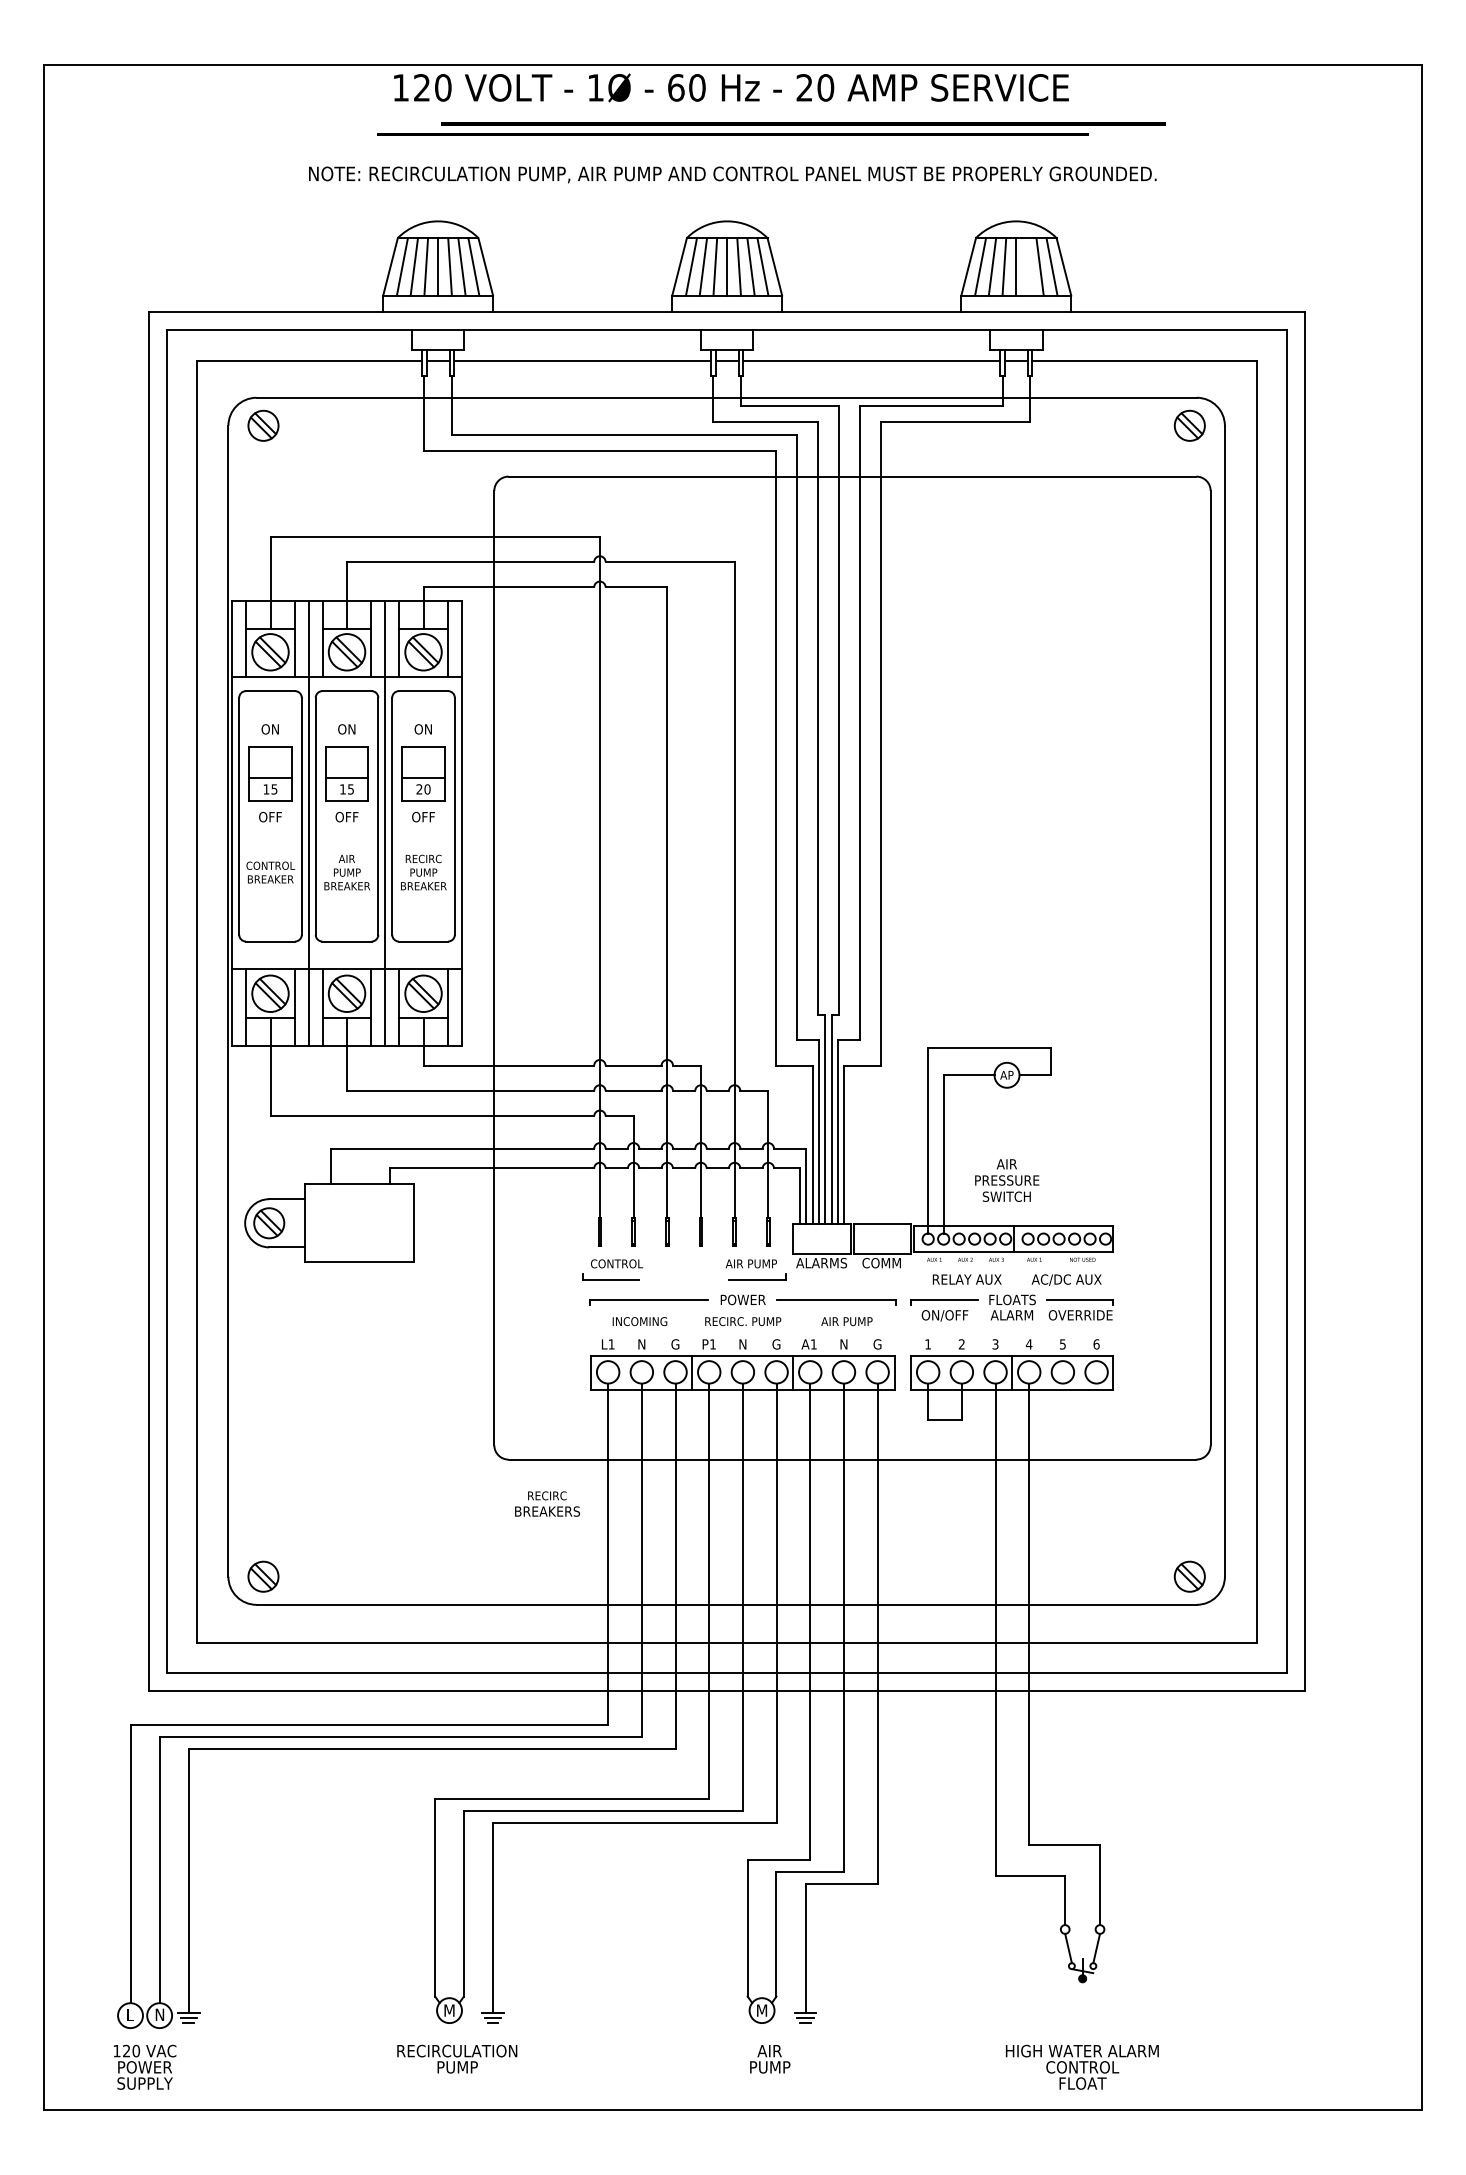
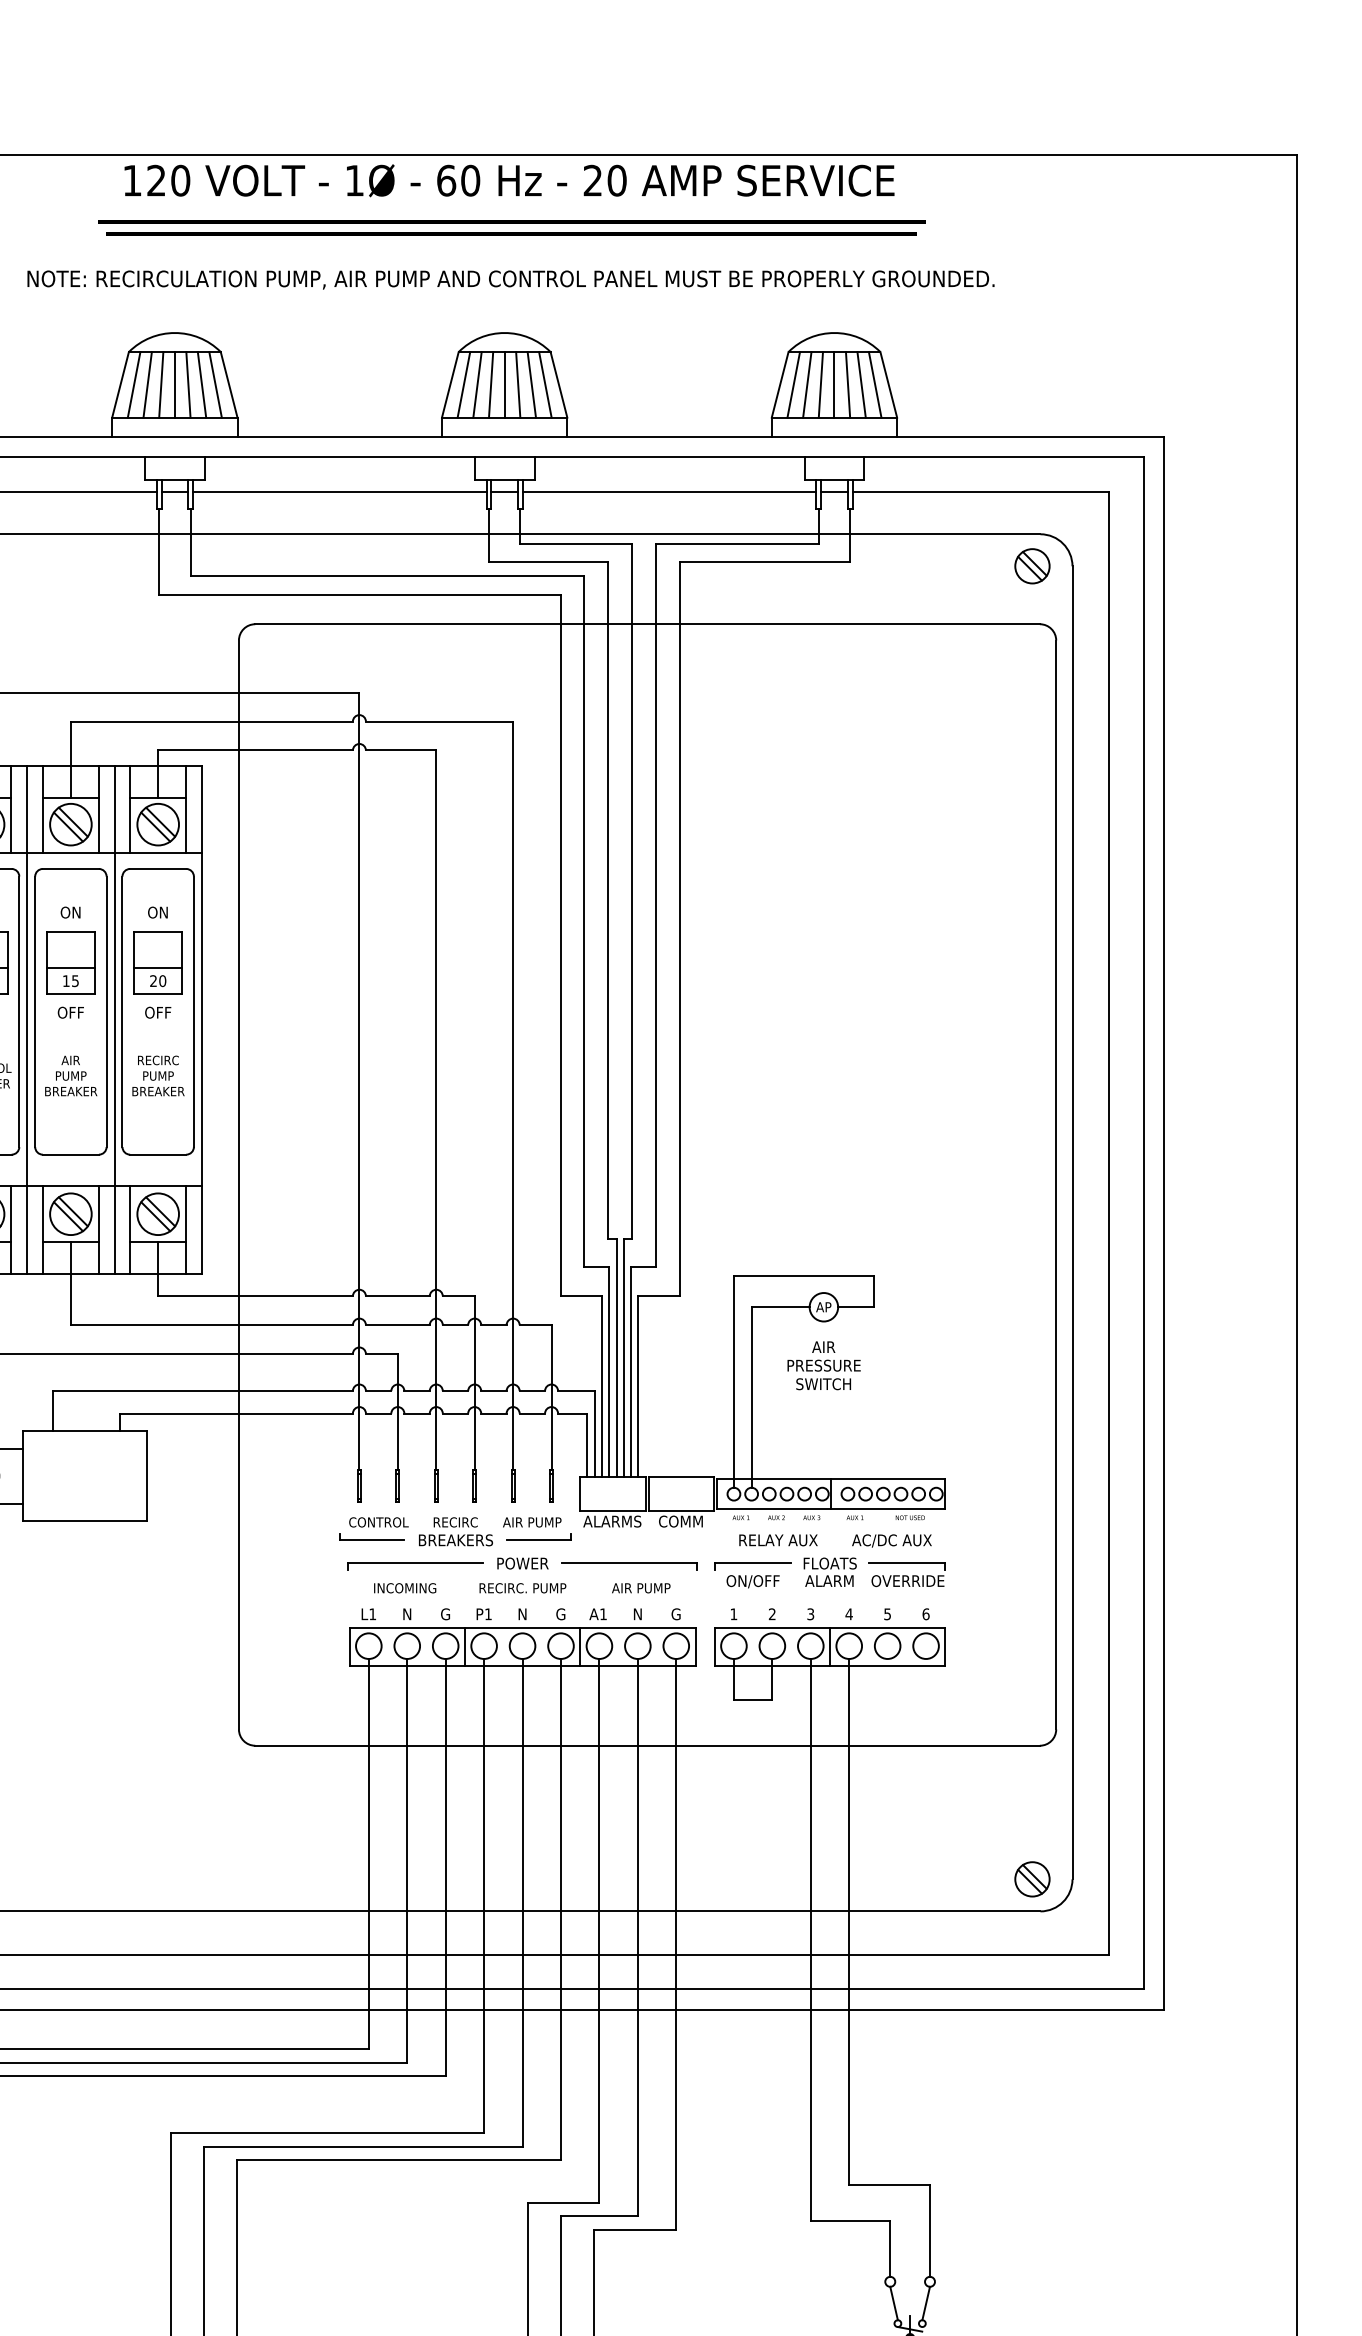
line: (803, 123) -> (511, 221), moved
line: (1028, 266) -> (848, 384), added
text: (1007, 1180) -> (824, 1365), moved
text: (547, 1503) -> (455, 1531), moved

